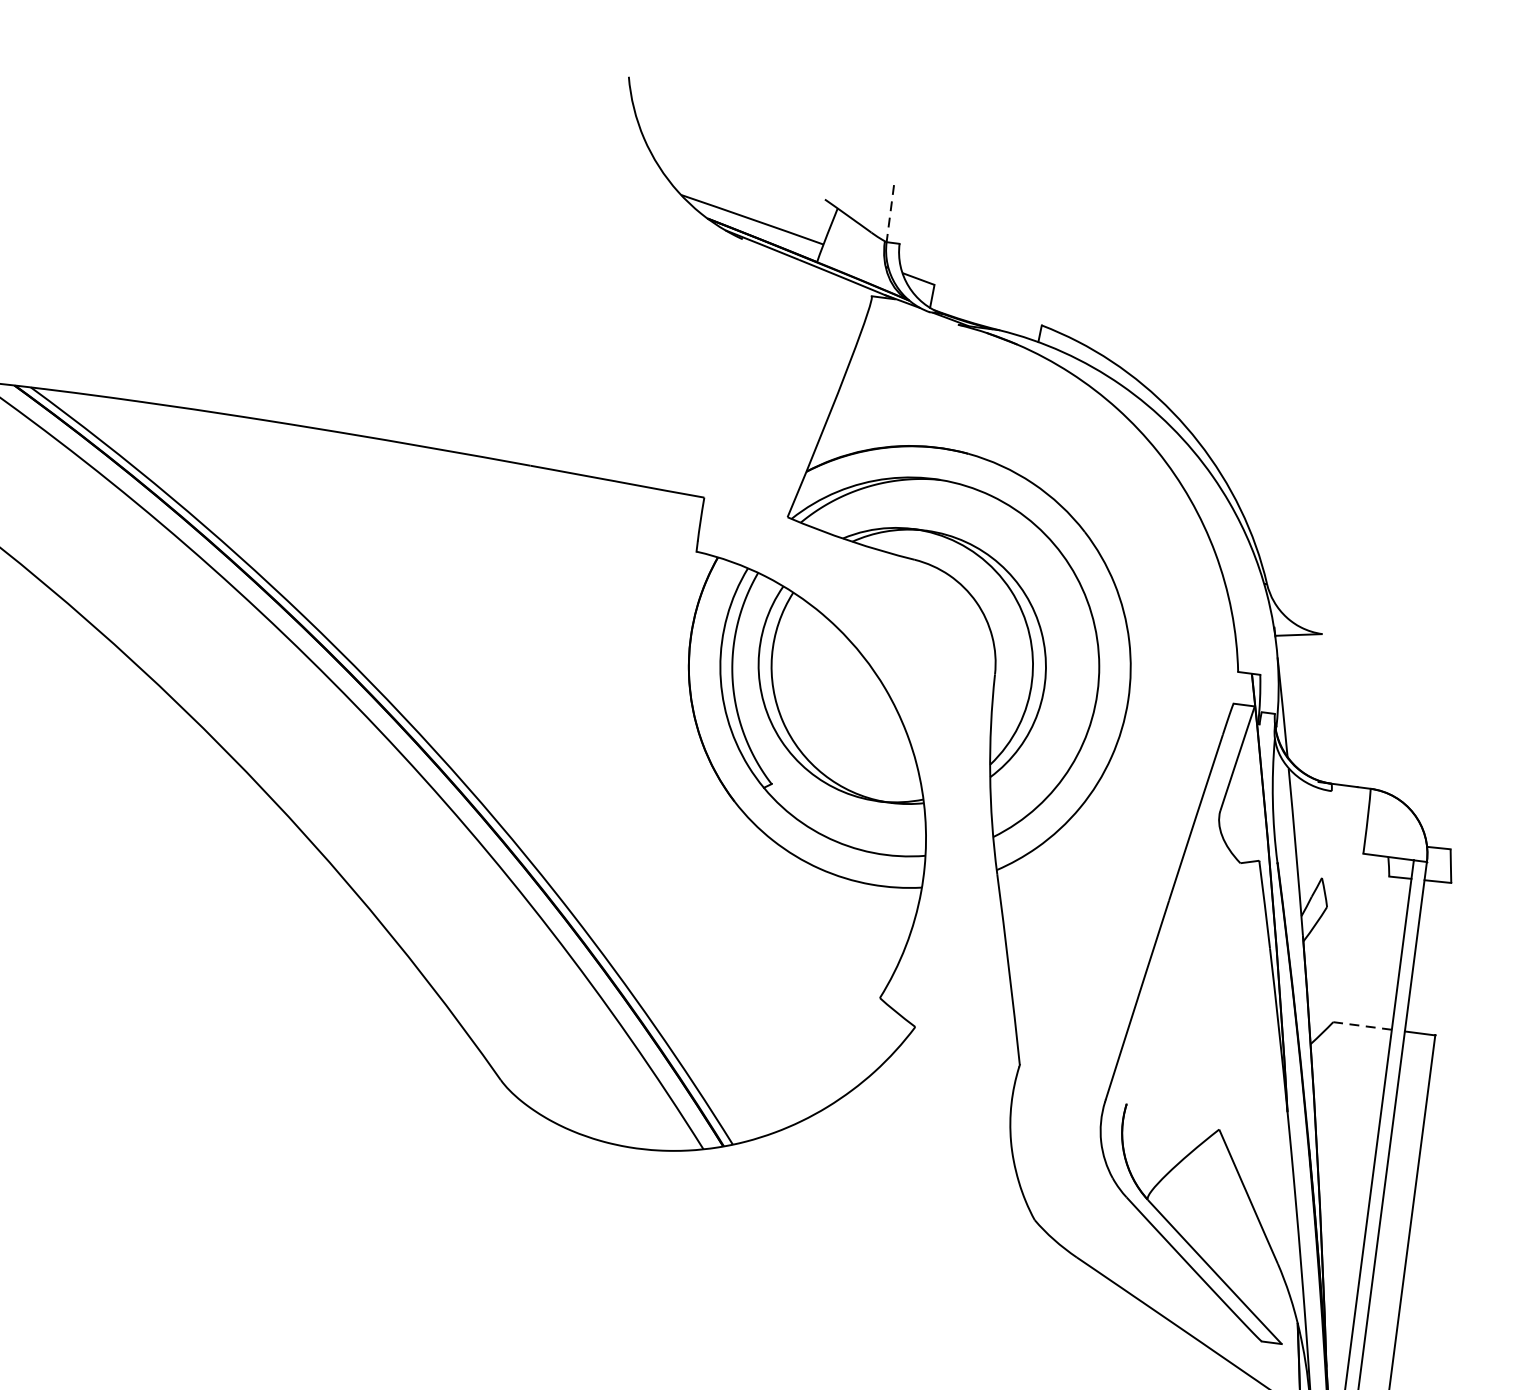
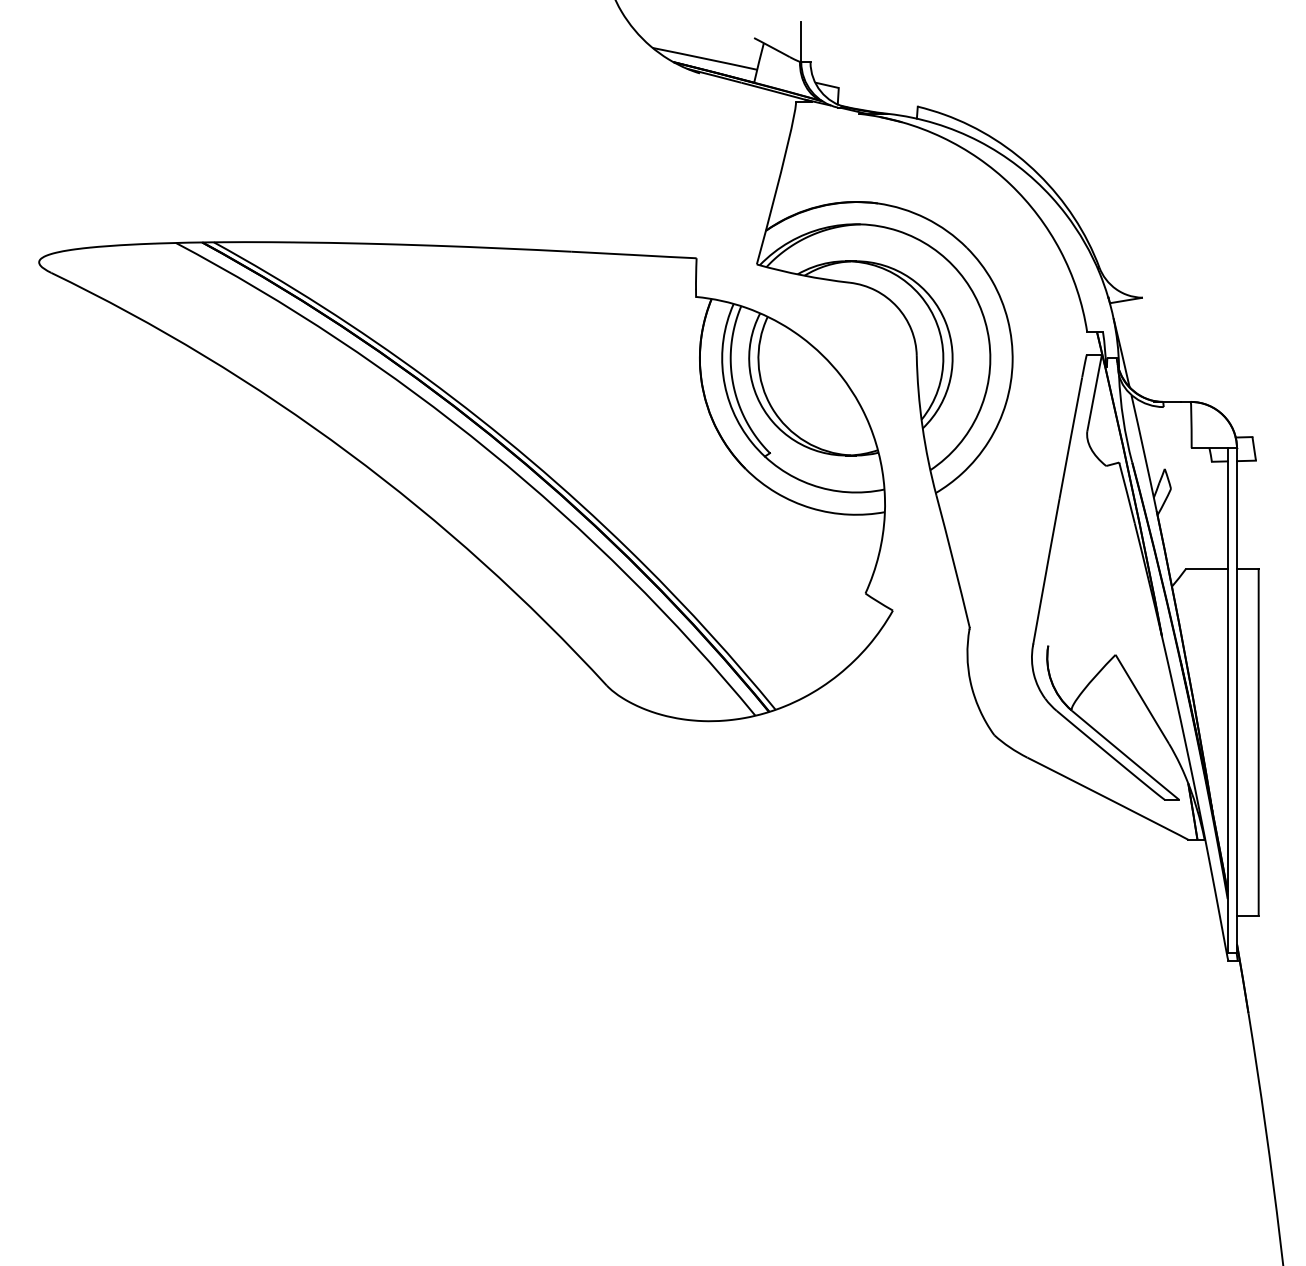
line: (890, 214) -> (801, 42), dashed -> solid
line: (1362, 1026) -> (1206, 569), dashed -> solid

